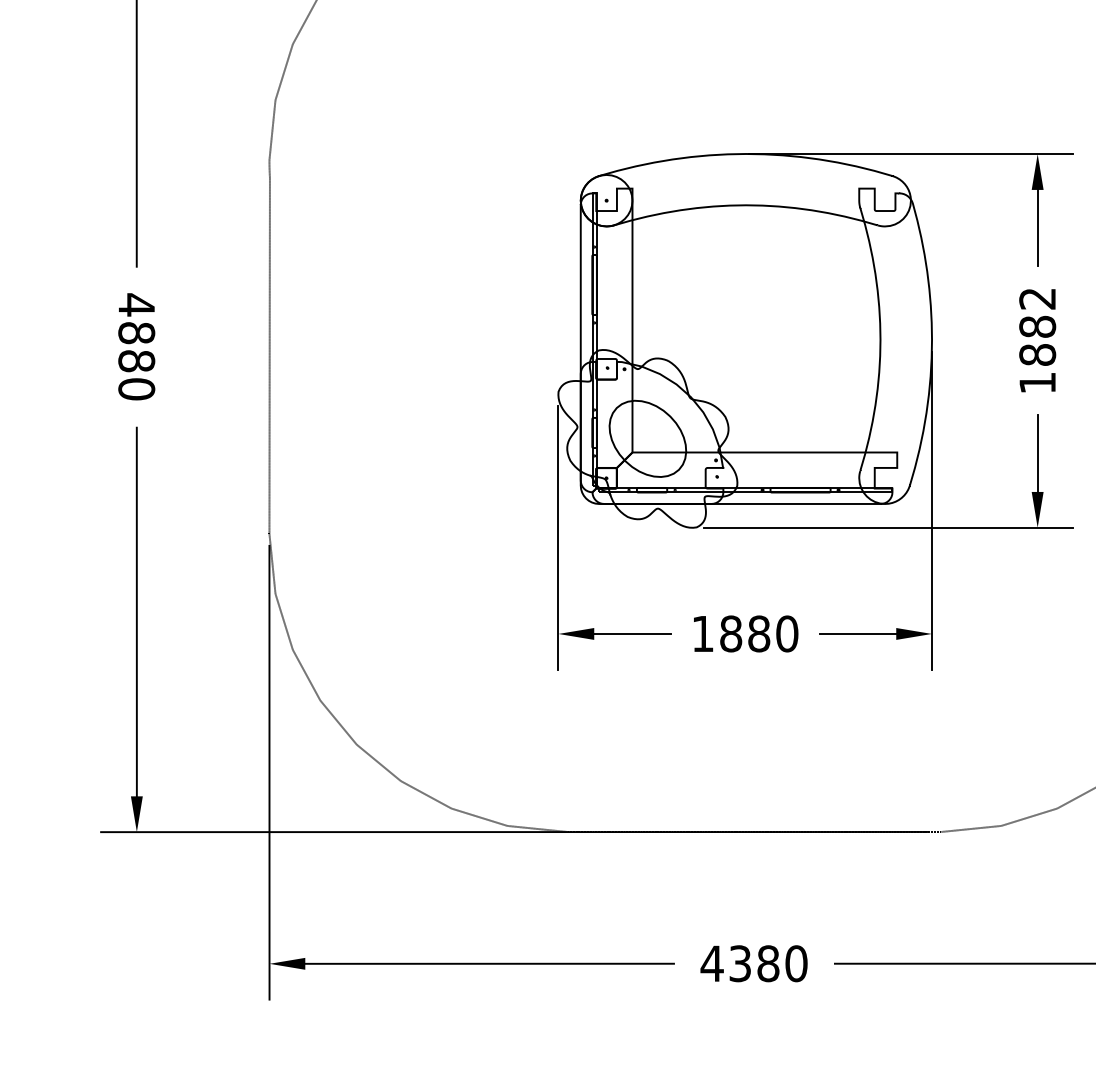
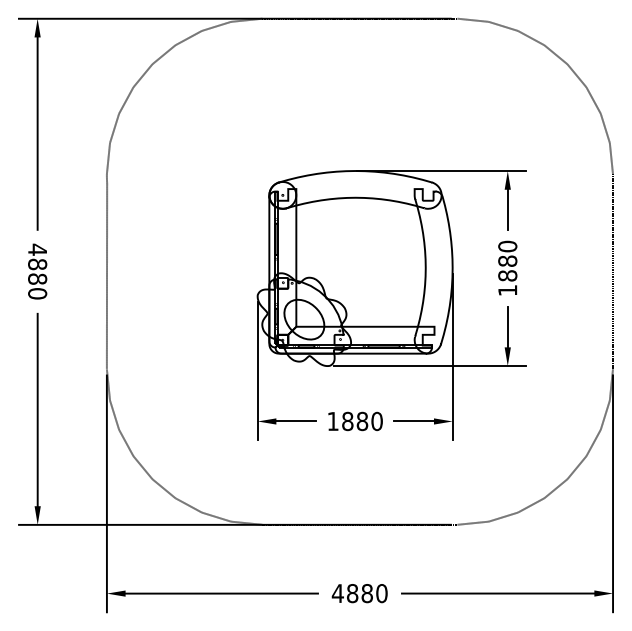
text: (1037, 298) -> (507, 246), 1882 -> 1880
text: (740, 963) -> (352, 593), 4380 -> 4880

